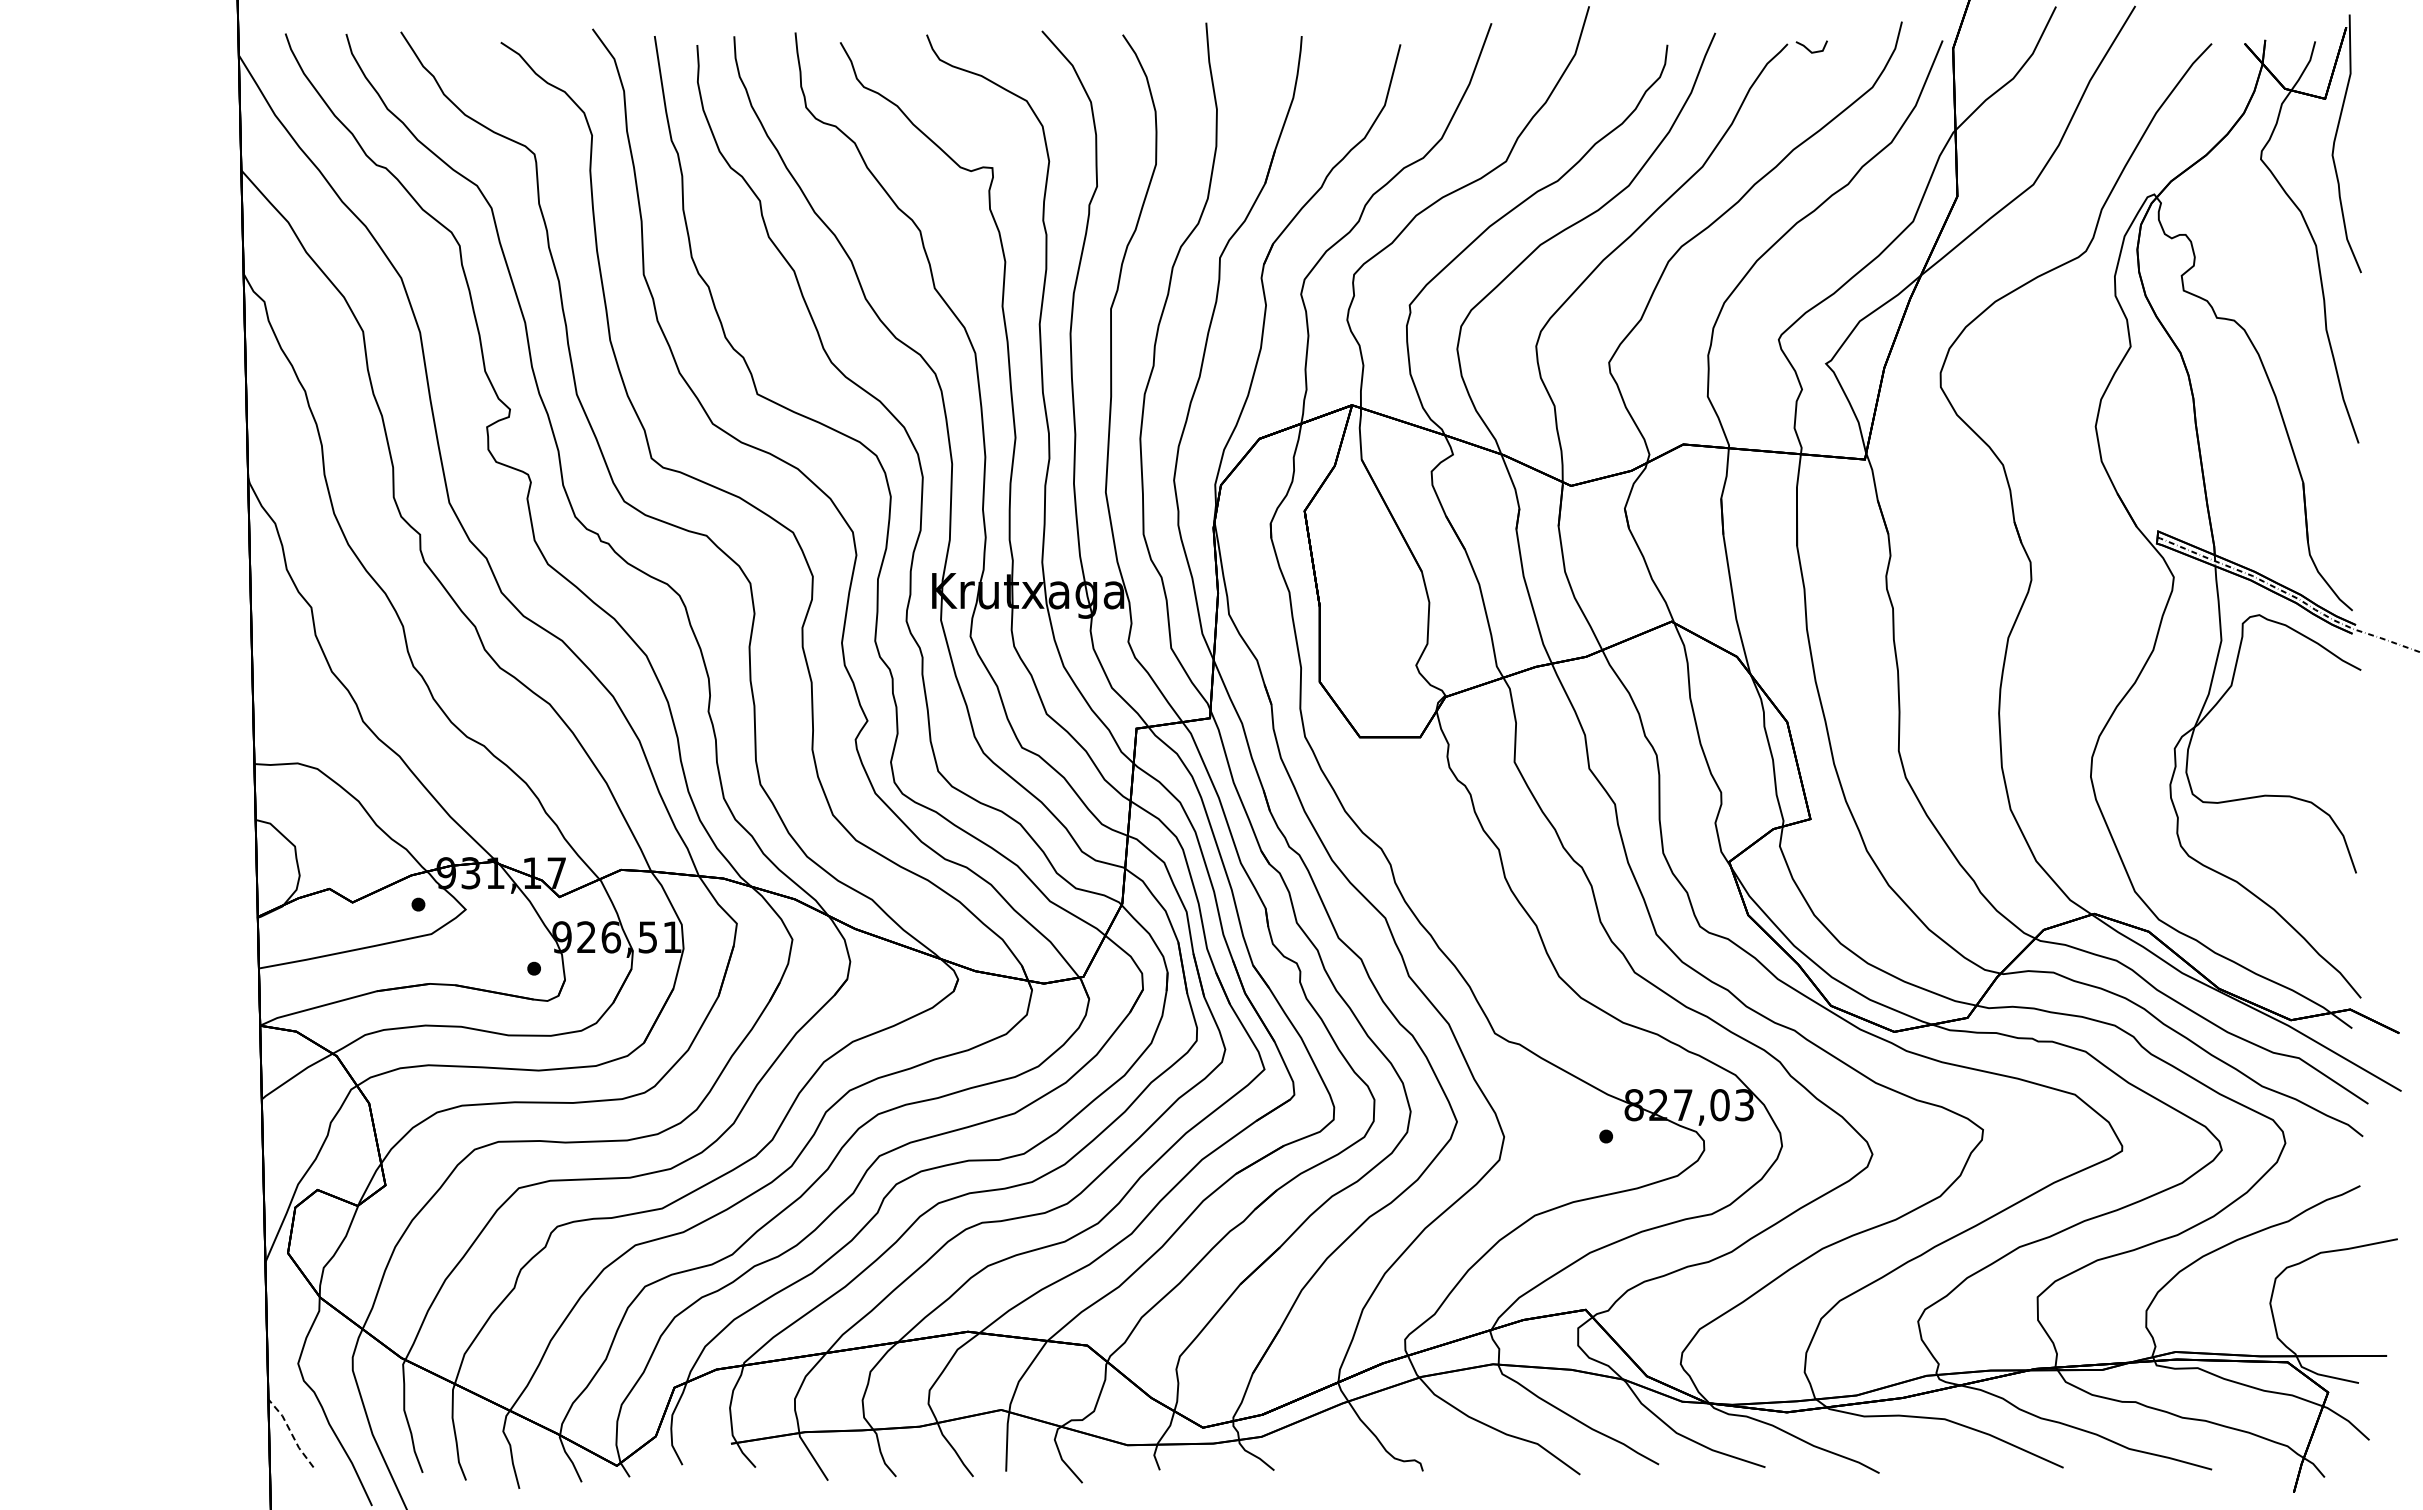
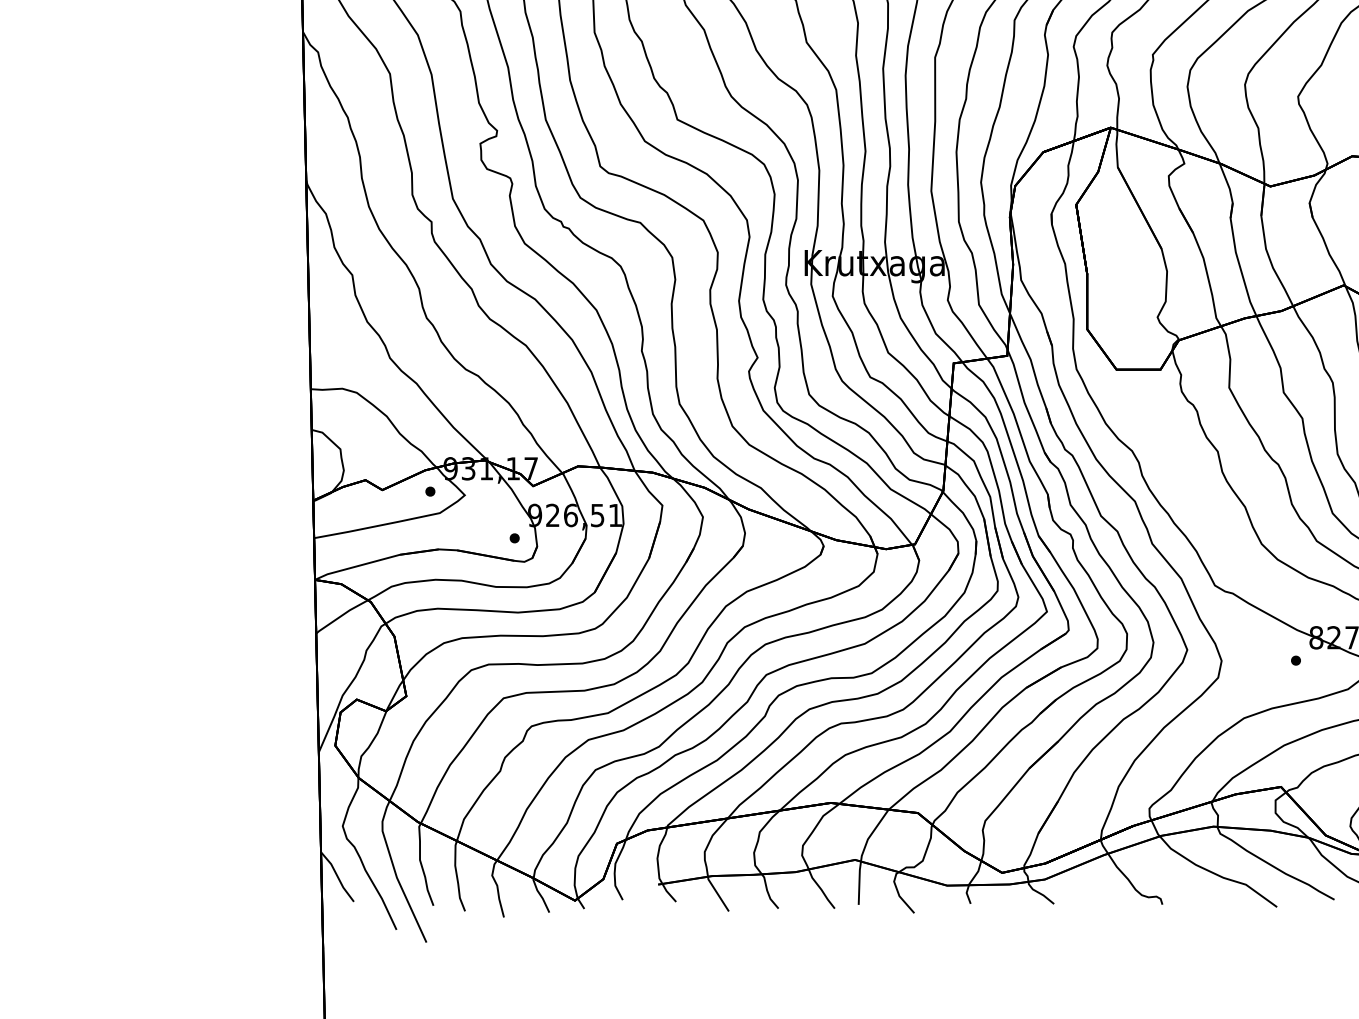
line: (291, 1433) -> (337, 877), dashed -> solid

